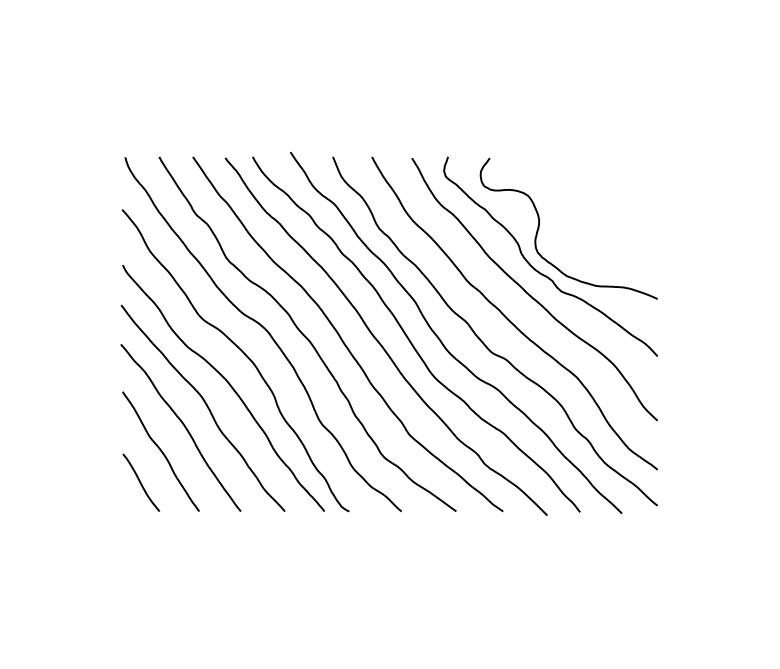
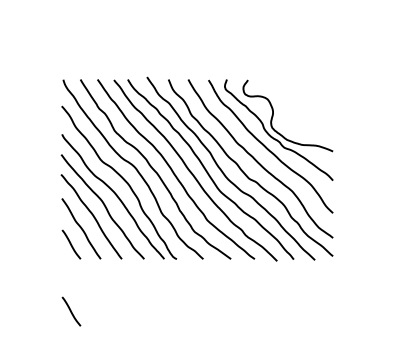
line: (141, 614) -> (71, 311), added

